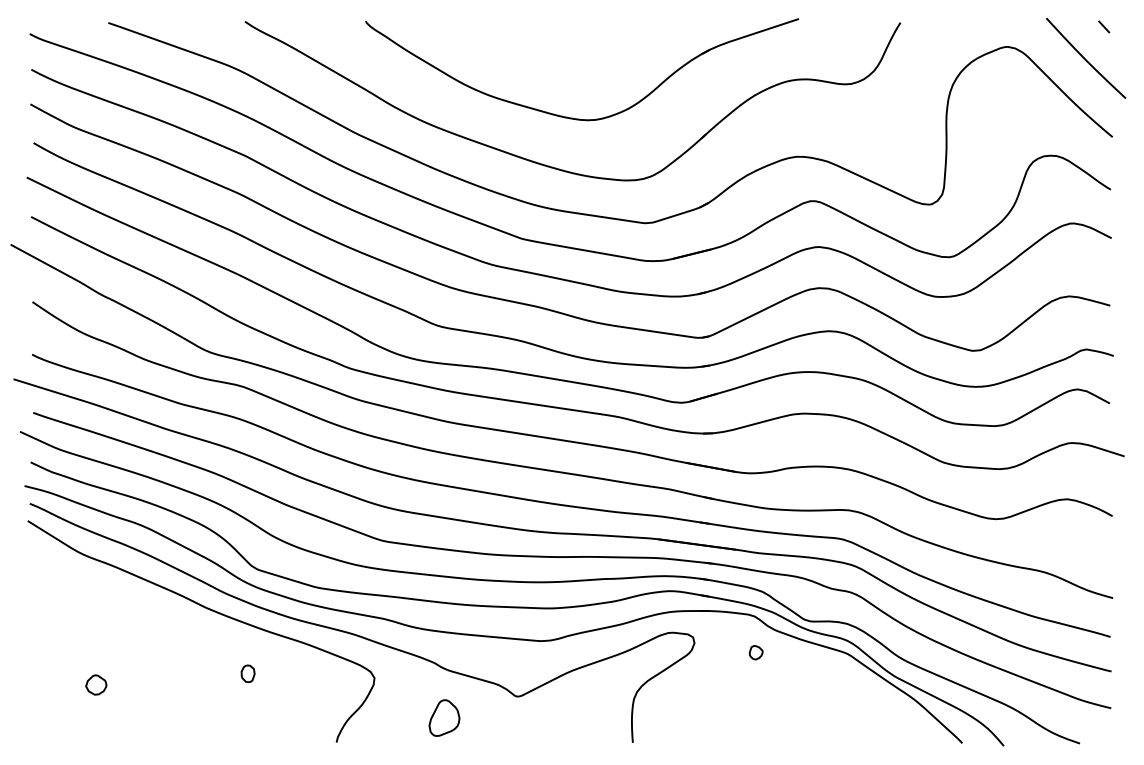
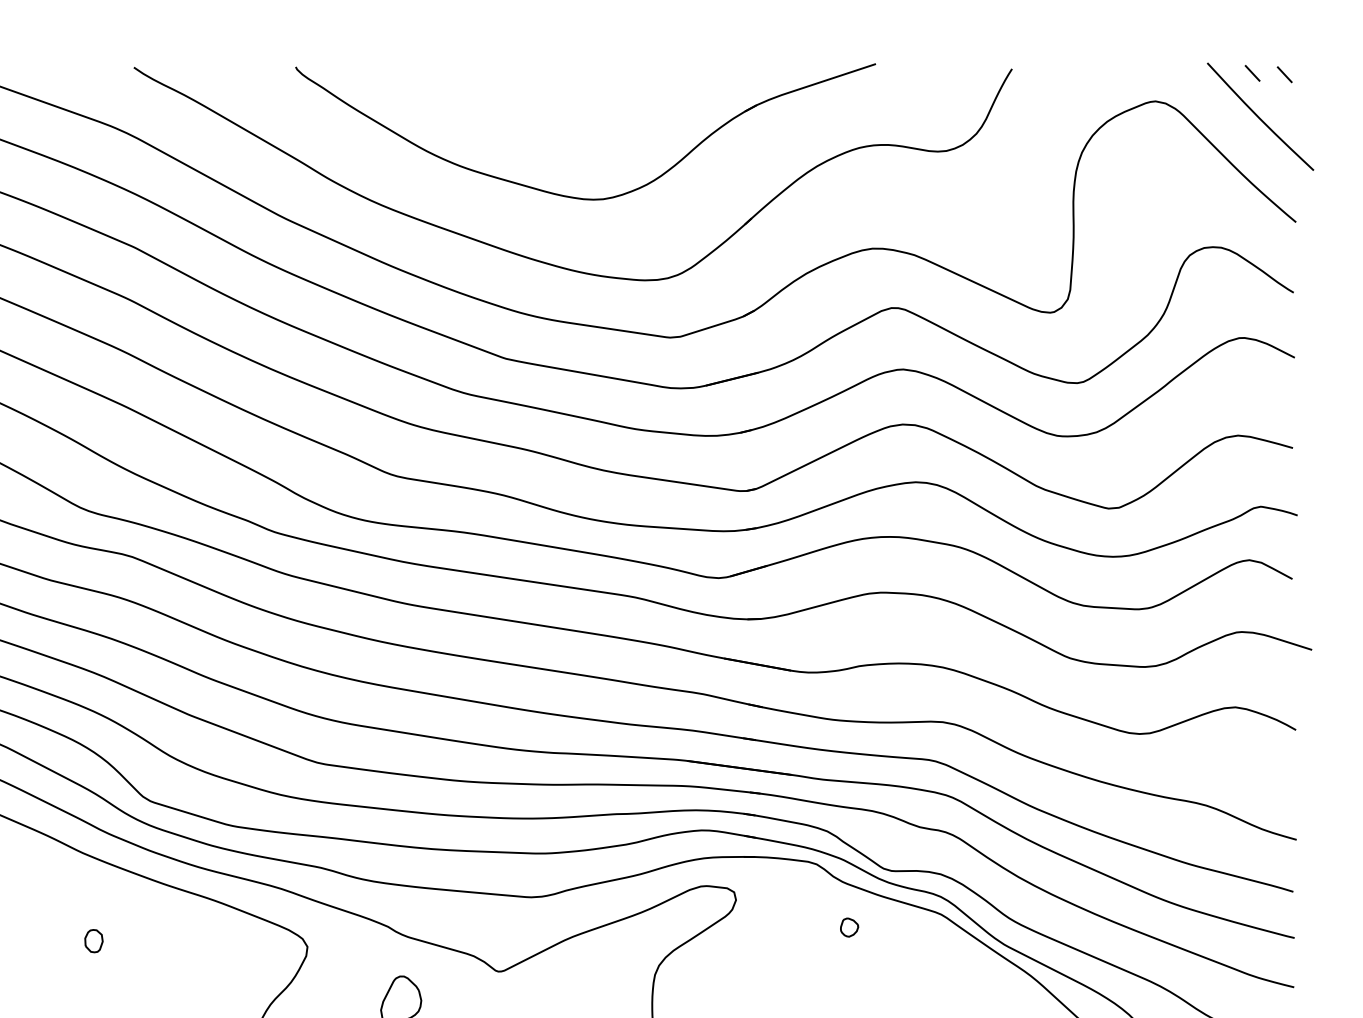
line: (1080, 25) -> (1253, 72), added
part: (755, 652) -> (848, 927), moved
part: (247, 673) -> (93, 940), moved

